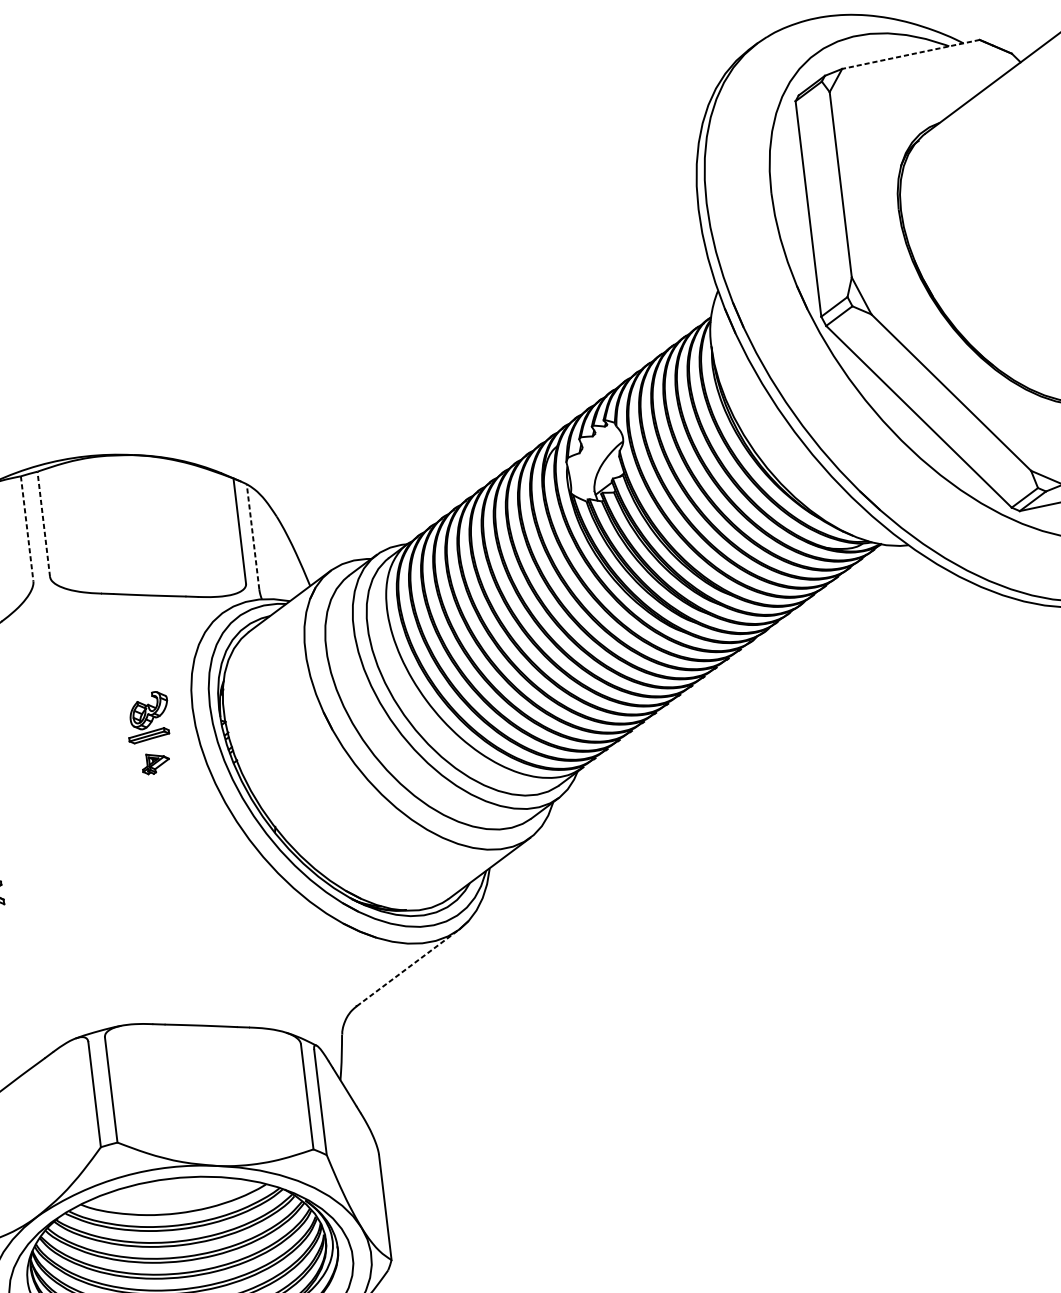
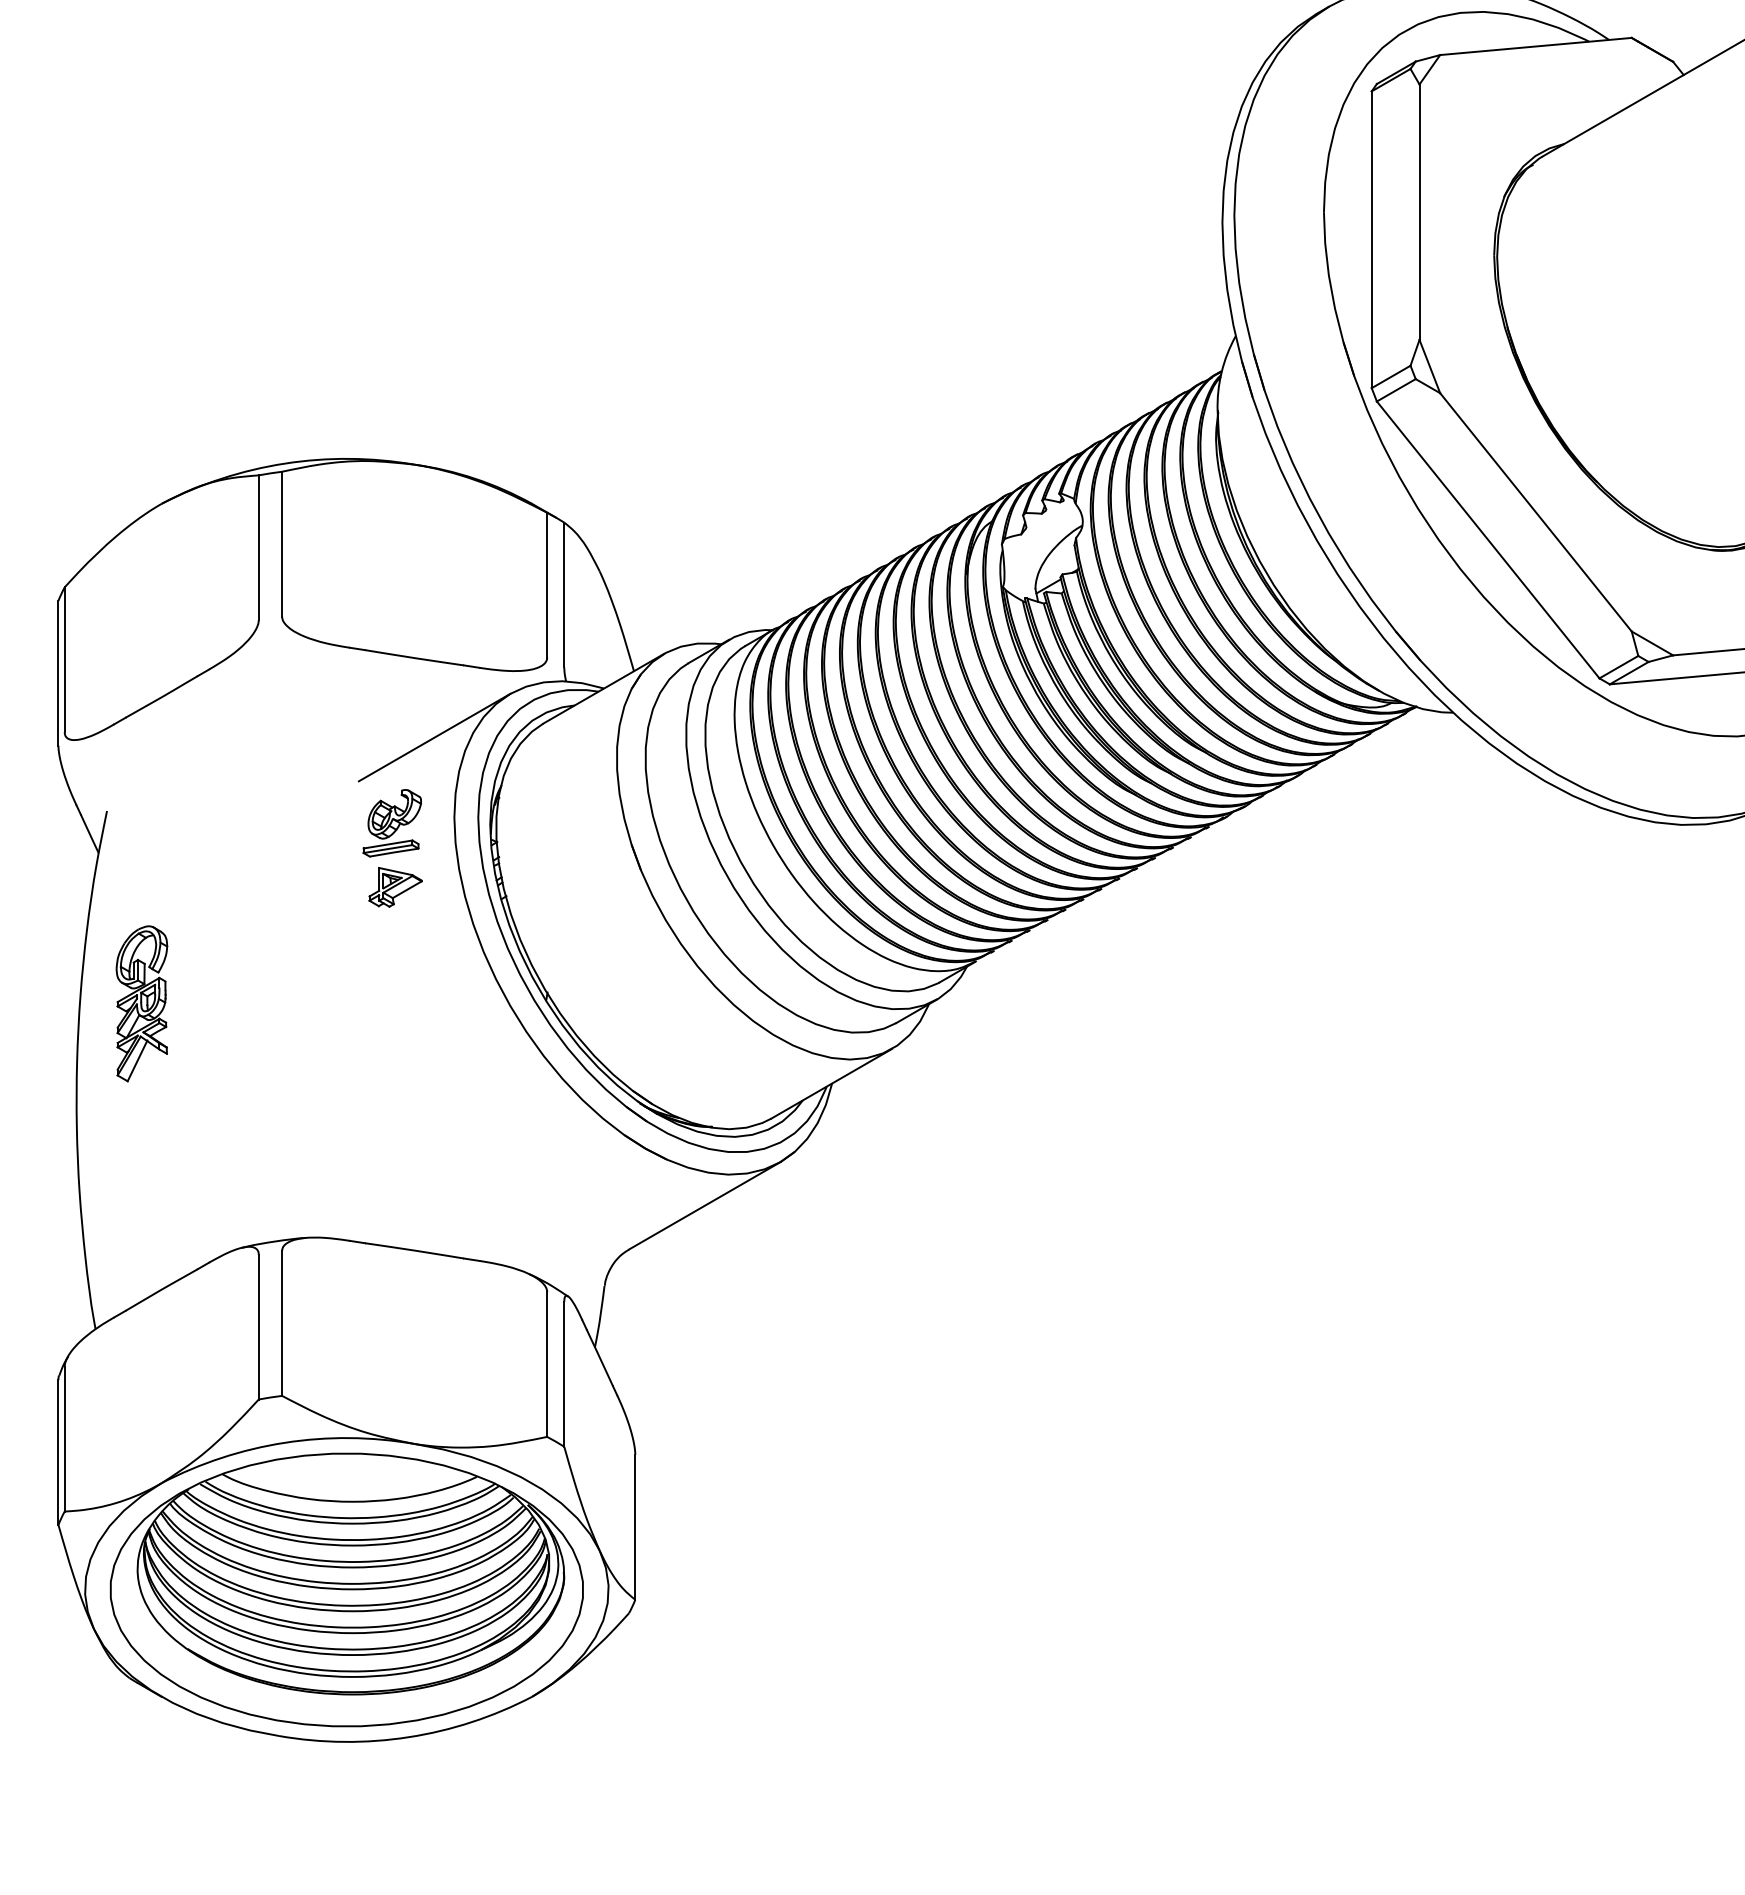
line: (910, 54) -> (1535, 46), dashed -> solid
line: (44, 523) -> (282, 543), dashed -> solid
line: (27, 529) -> (258, 548), dashed -> solid
line: (253, 536) -> (564, 594), dashed -> solid
line: (171, 651) -> (434, 737), added
part: (155, 763) -> (395, 887), size x1.43
line: (408, 967) -> (705, 1205), dashed -> solid

